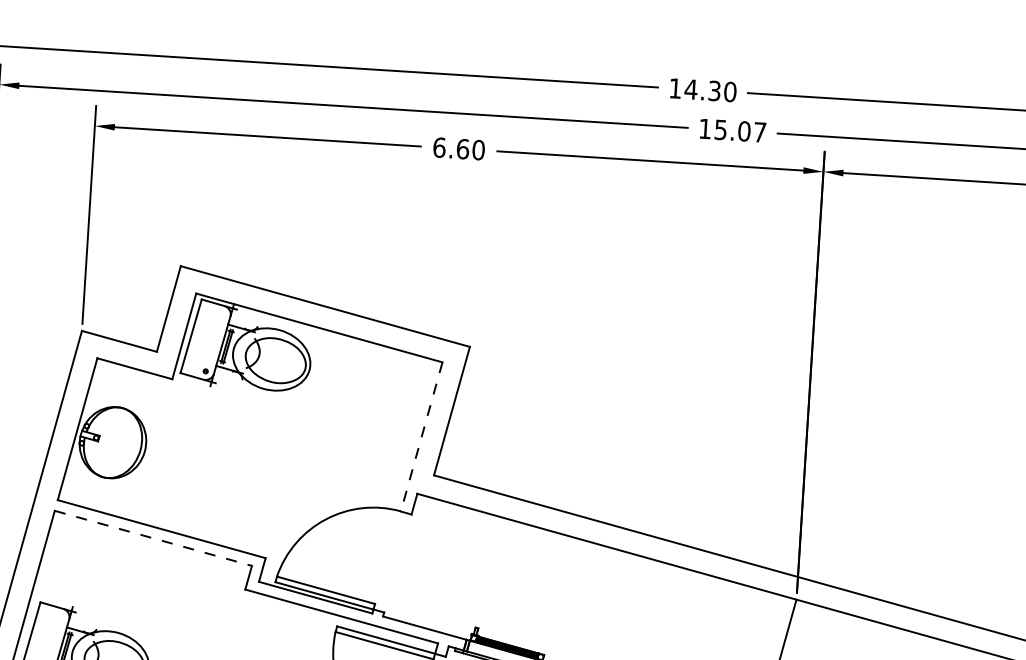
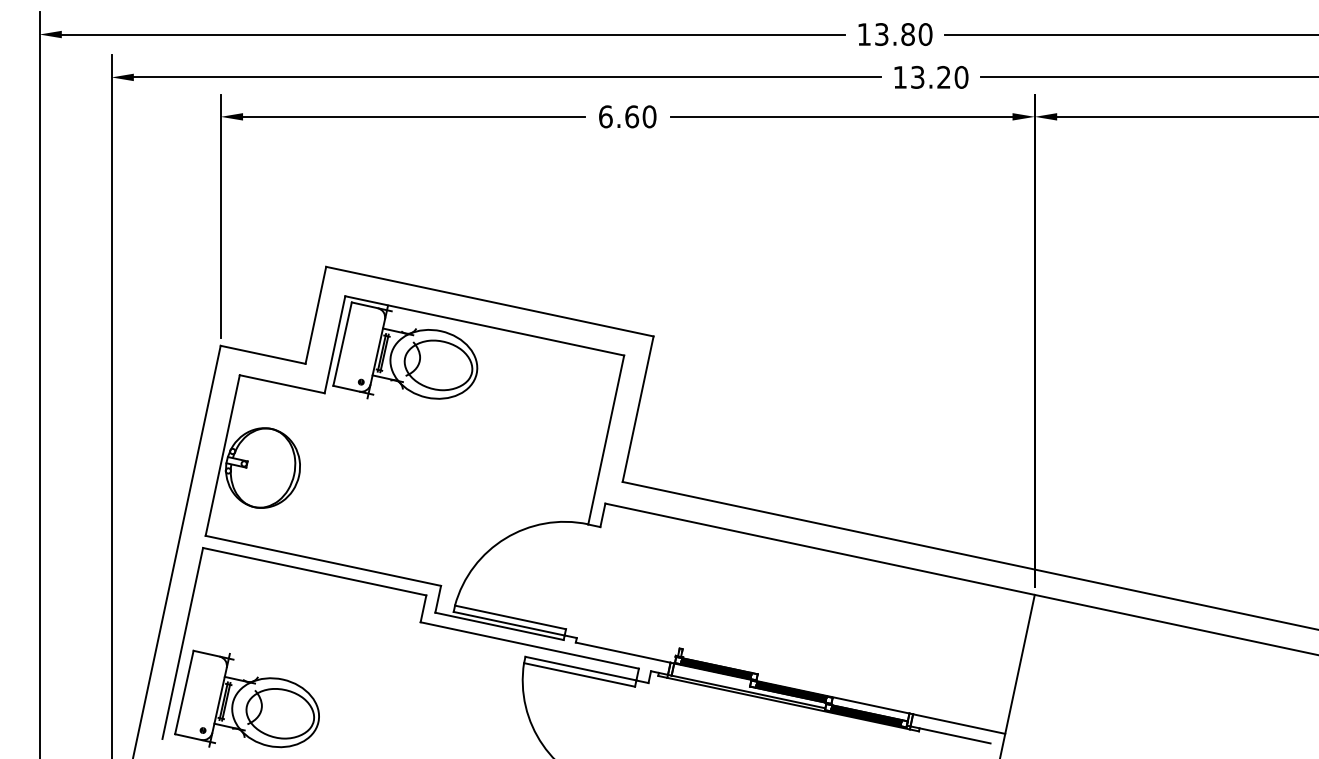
text: (702, 90) -> (894, 34), 14.30 -> 13.80
text: (740, 130) -> (939, 76), 15.07 -> 13.20
line: (421, 437) -> (606, 440), dashed -> solid
line: (154, 538) -> (315, 571), dashed -> solid

